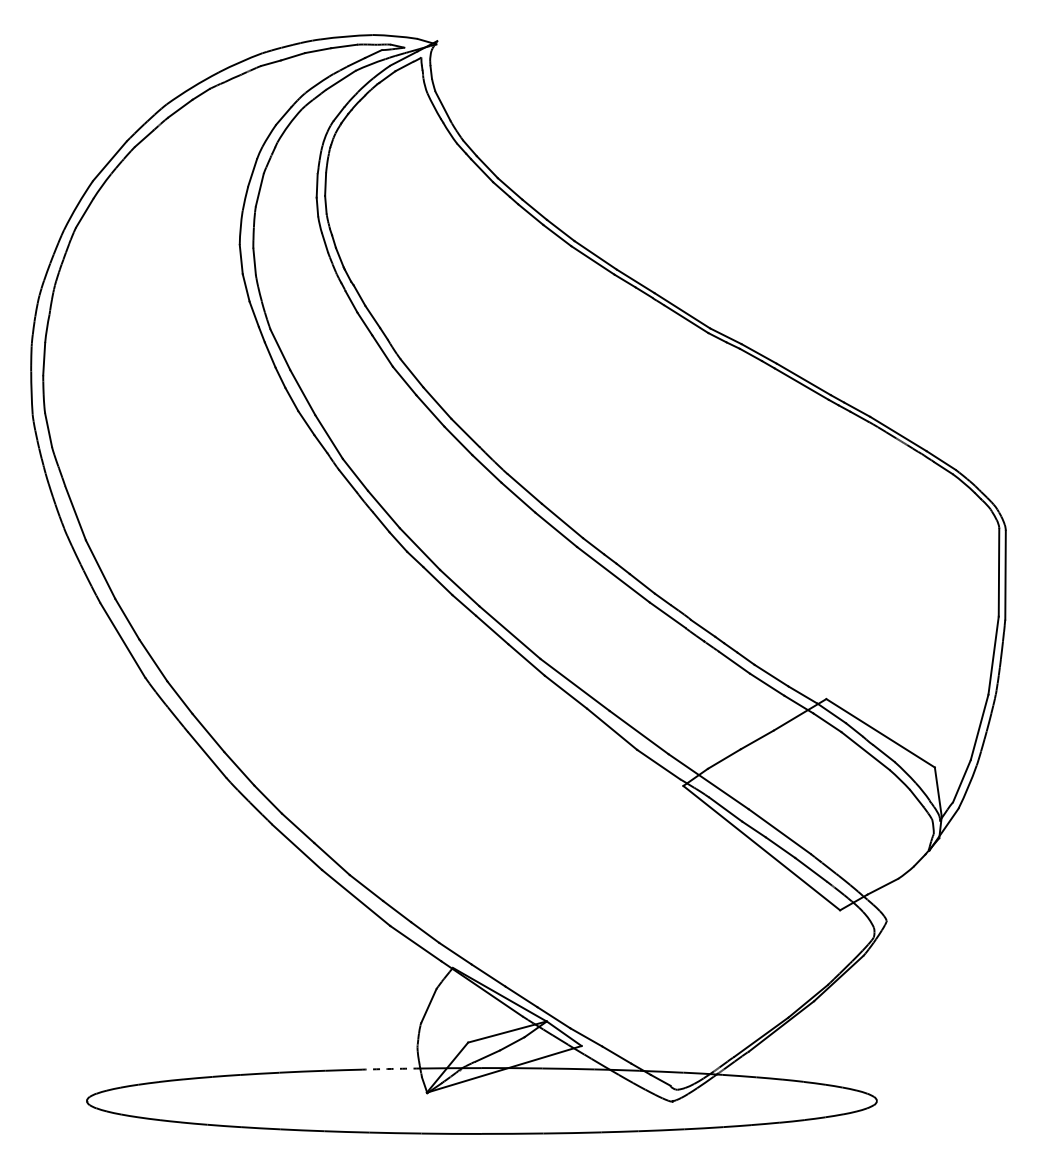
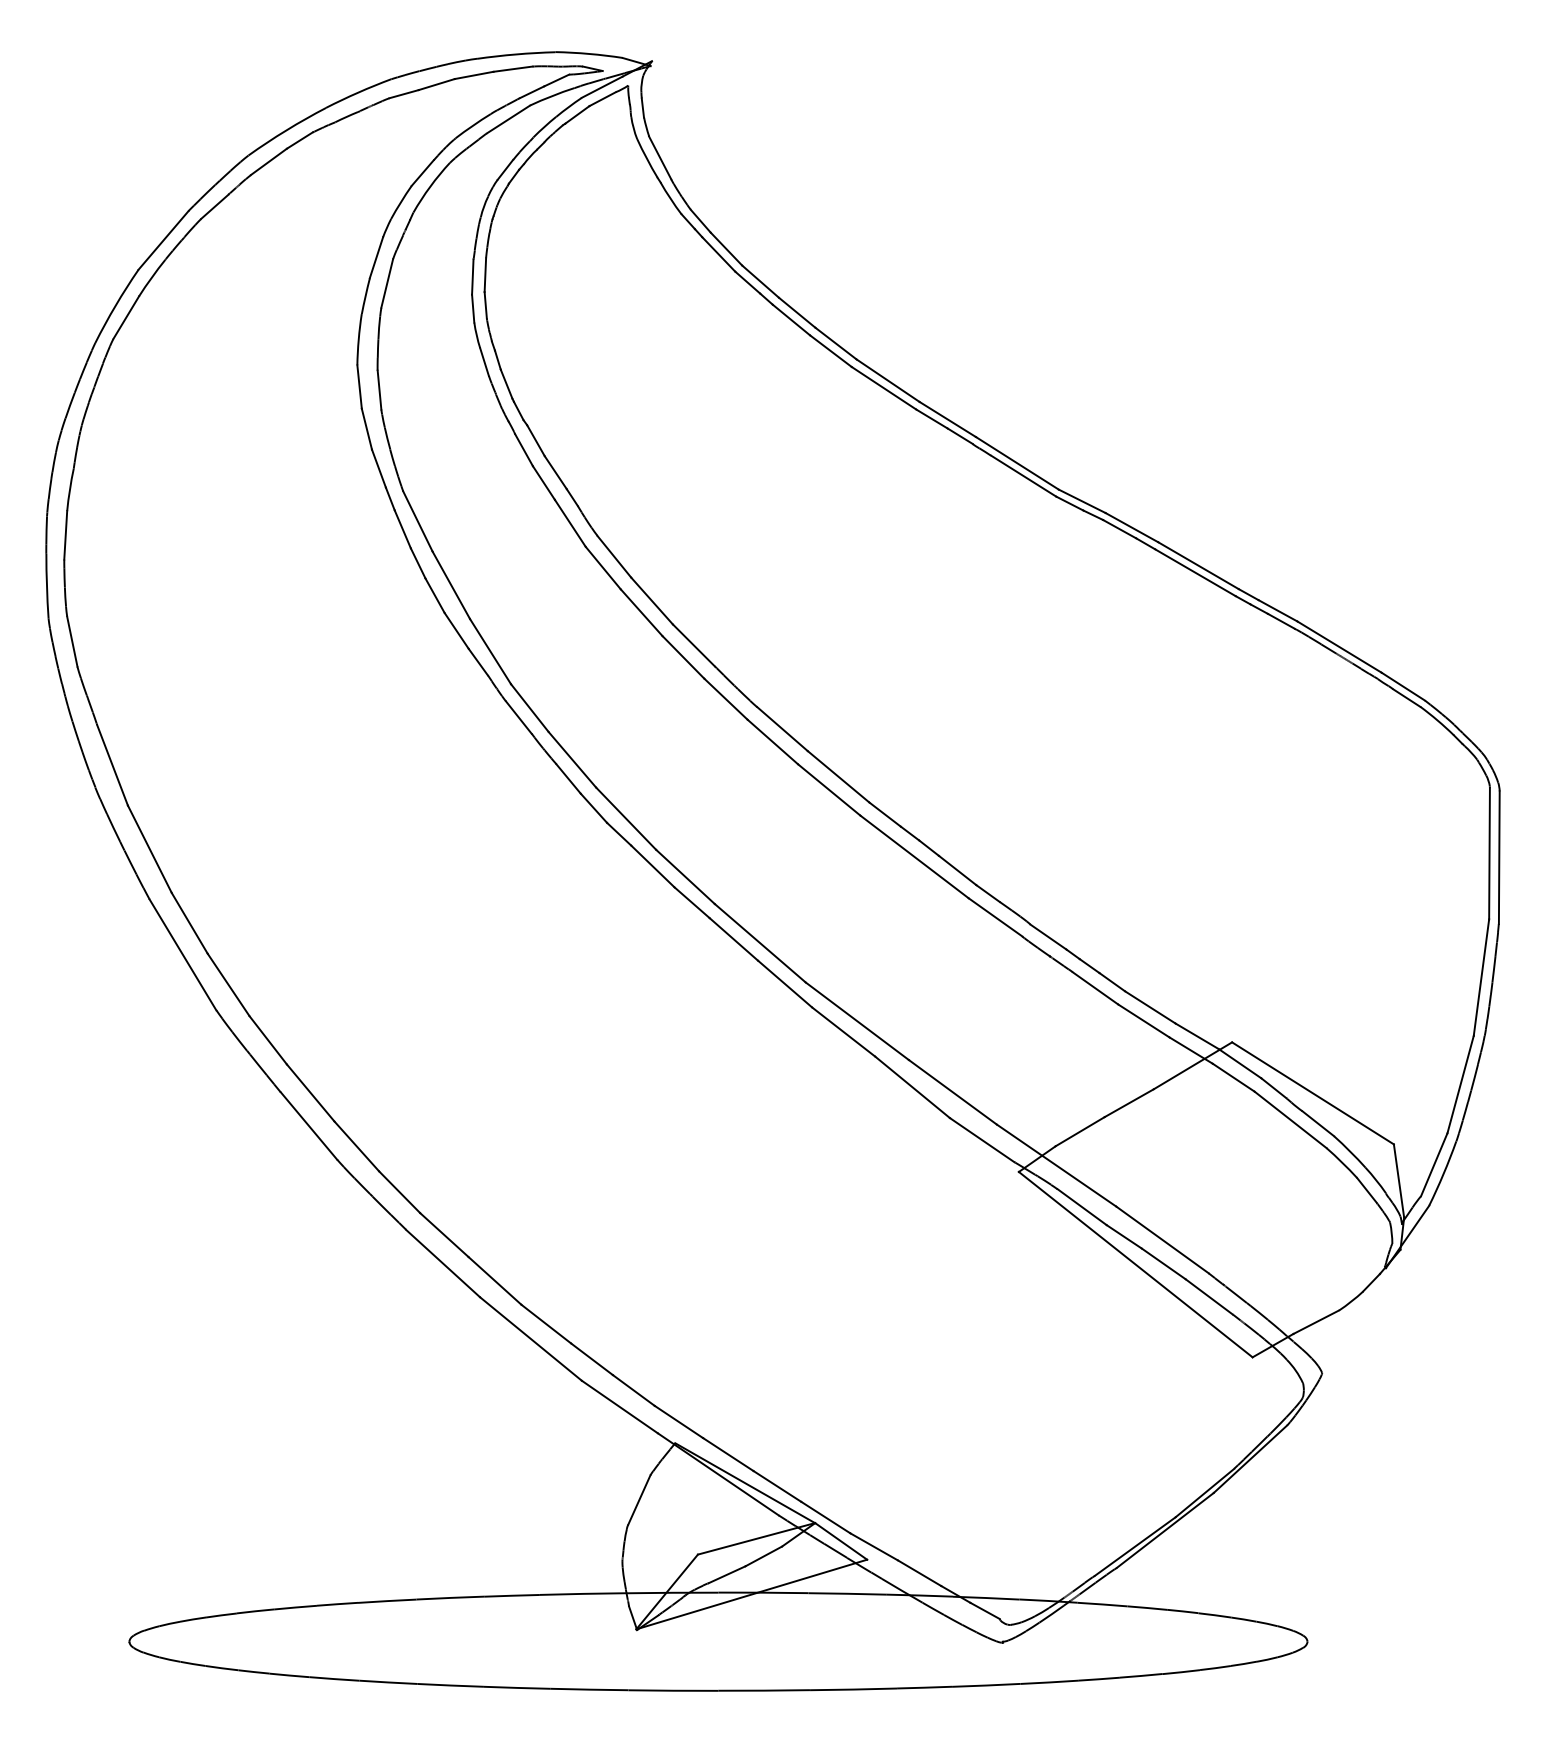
arc: (391, 1068) -> (583, 1593), dashed -> solid

